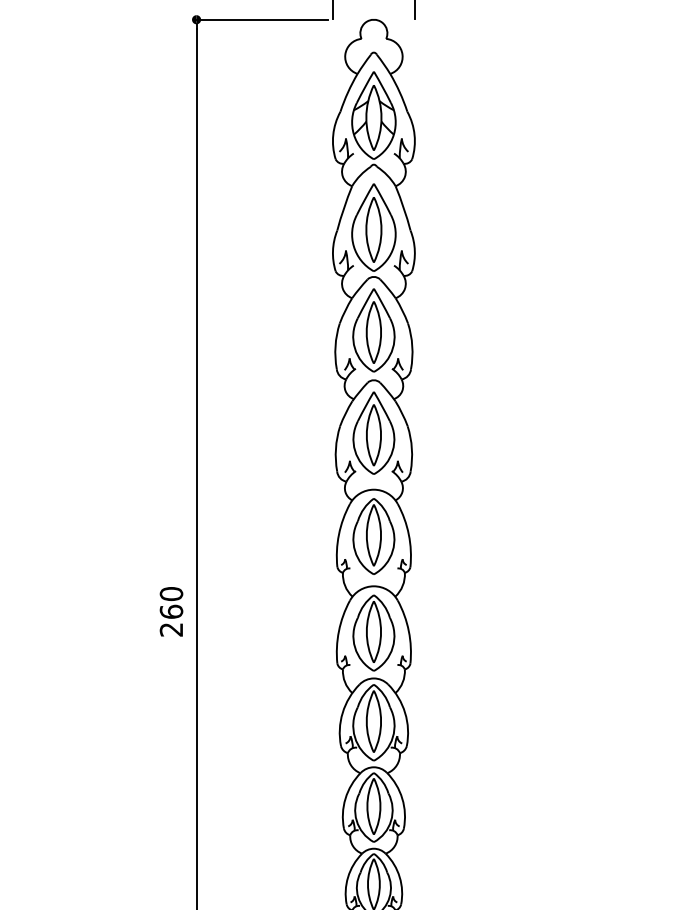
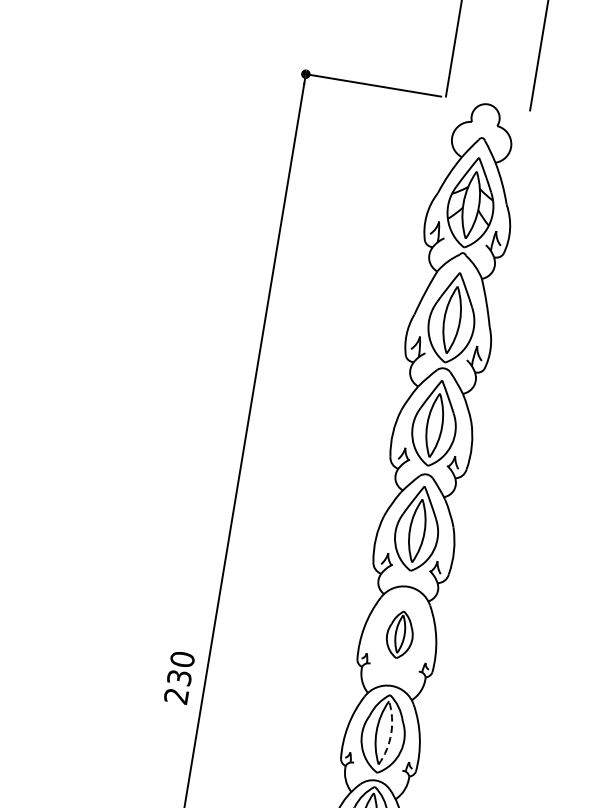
part: (373, 536) -> (399, 634), size x0.6
text: (171, 611) -> (179, 677), 260 -> 230
arc: (381, 632) -> (391, 734), solid -> dashed

